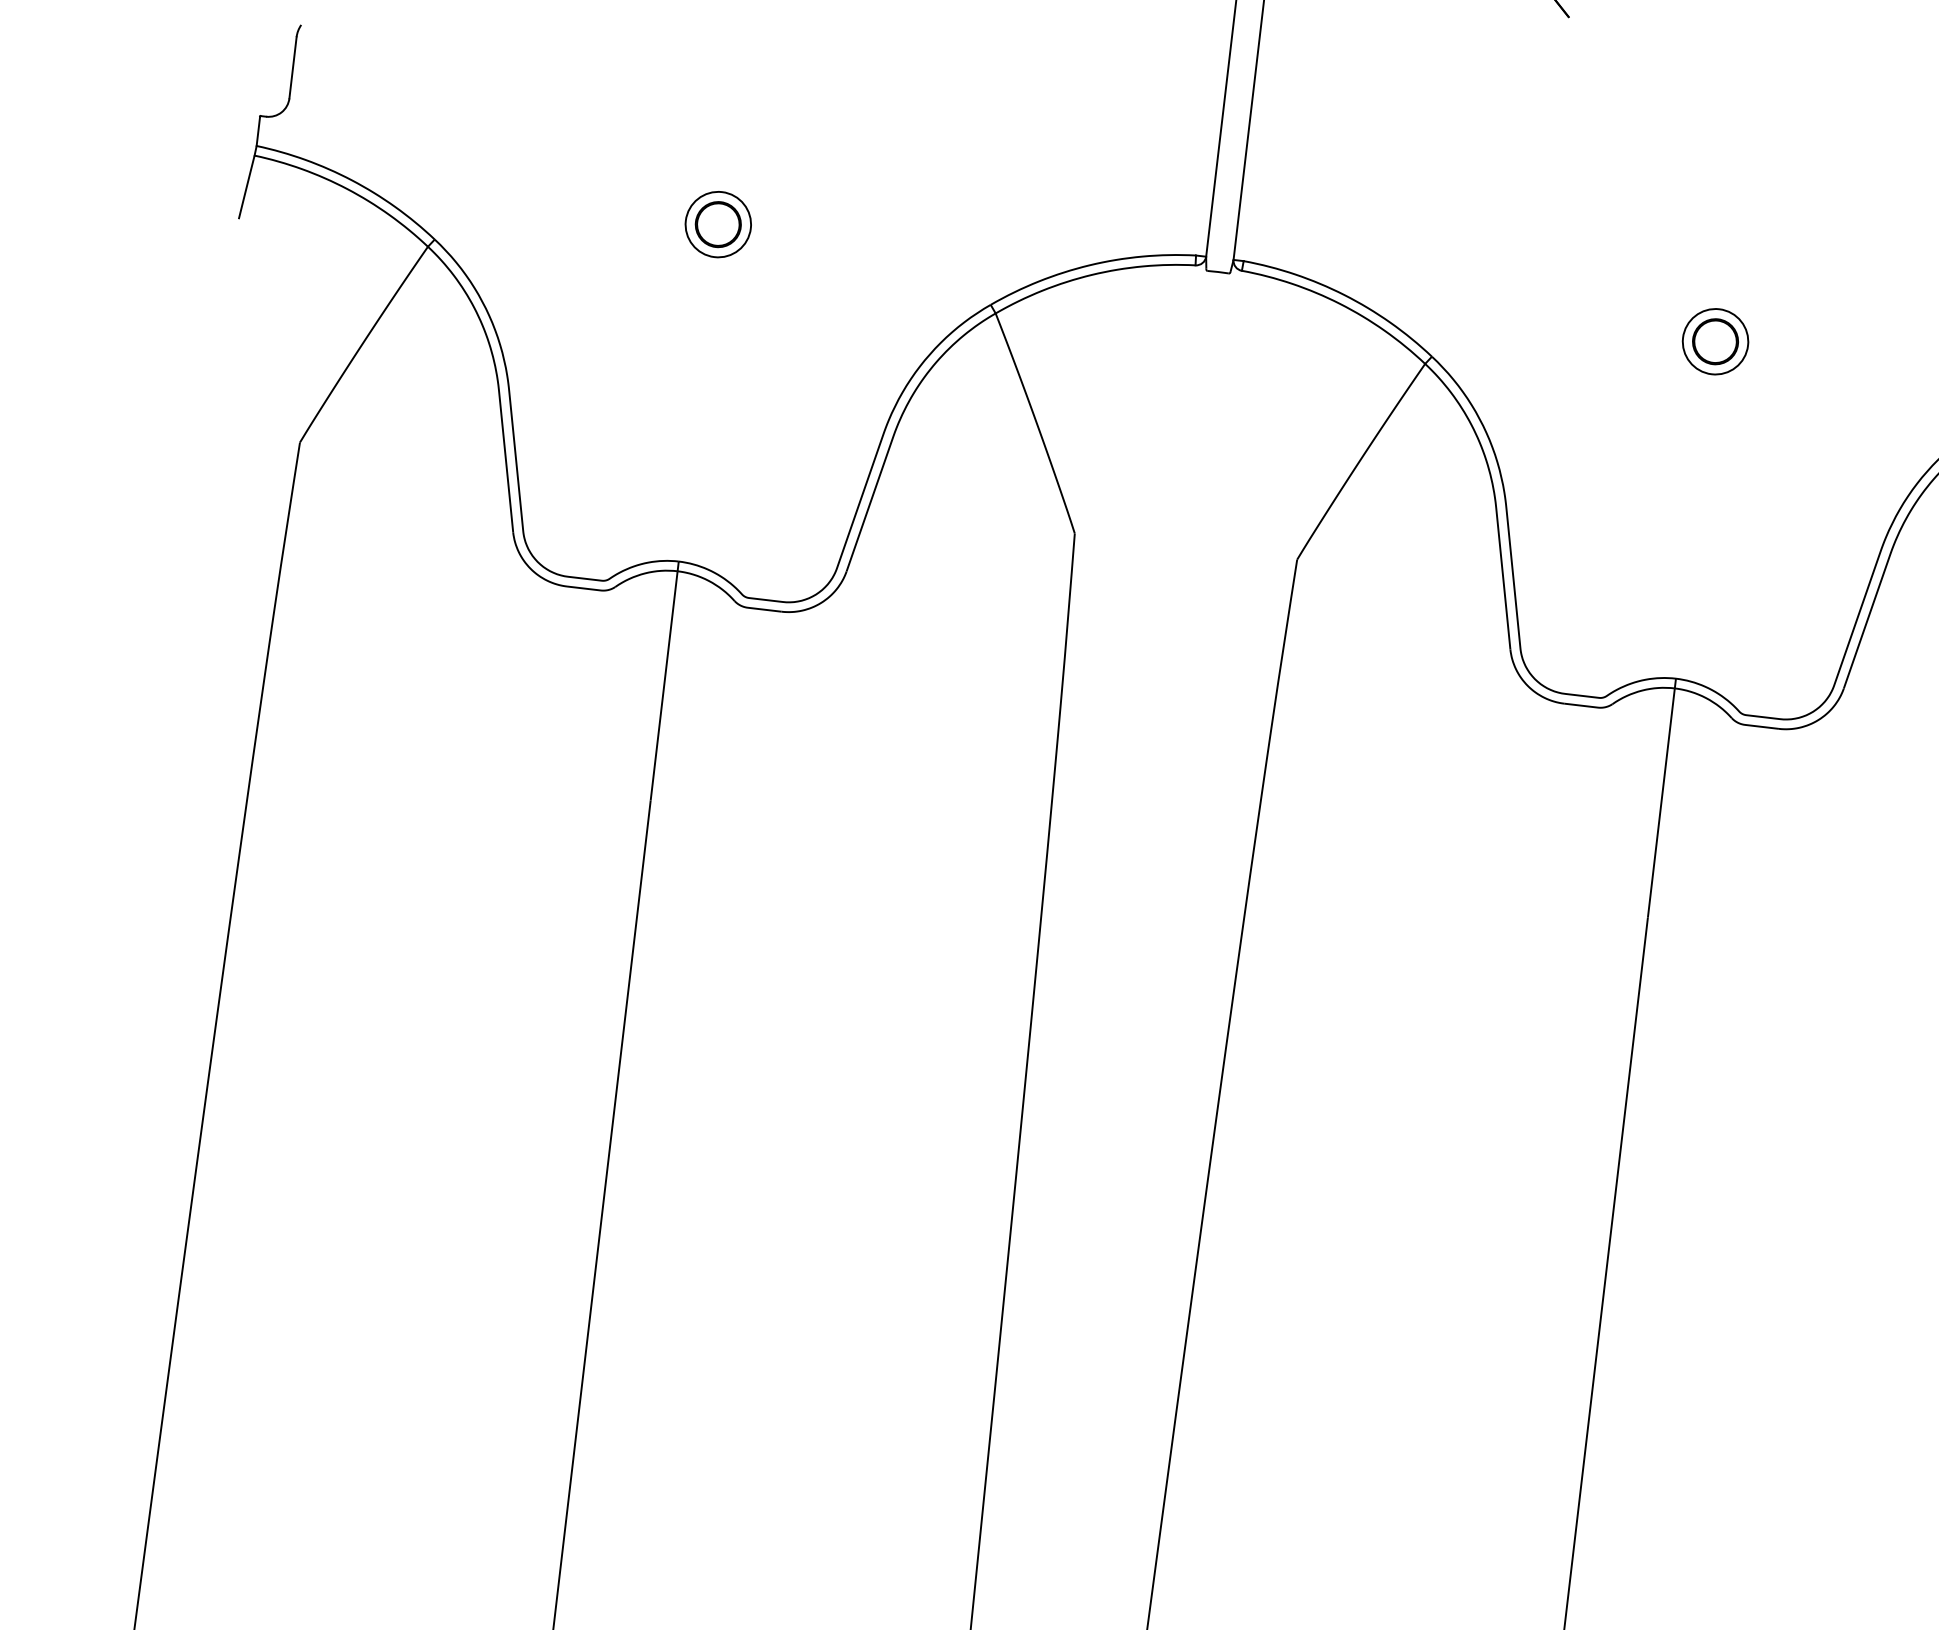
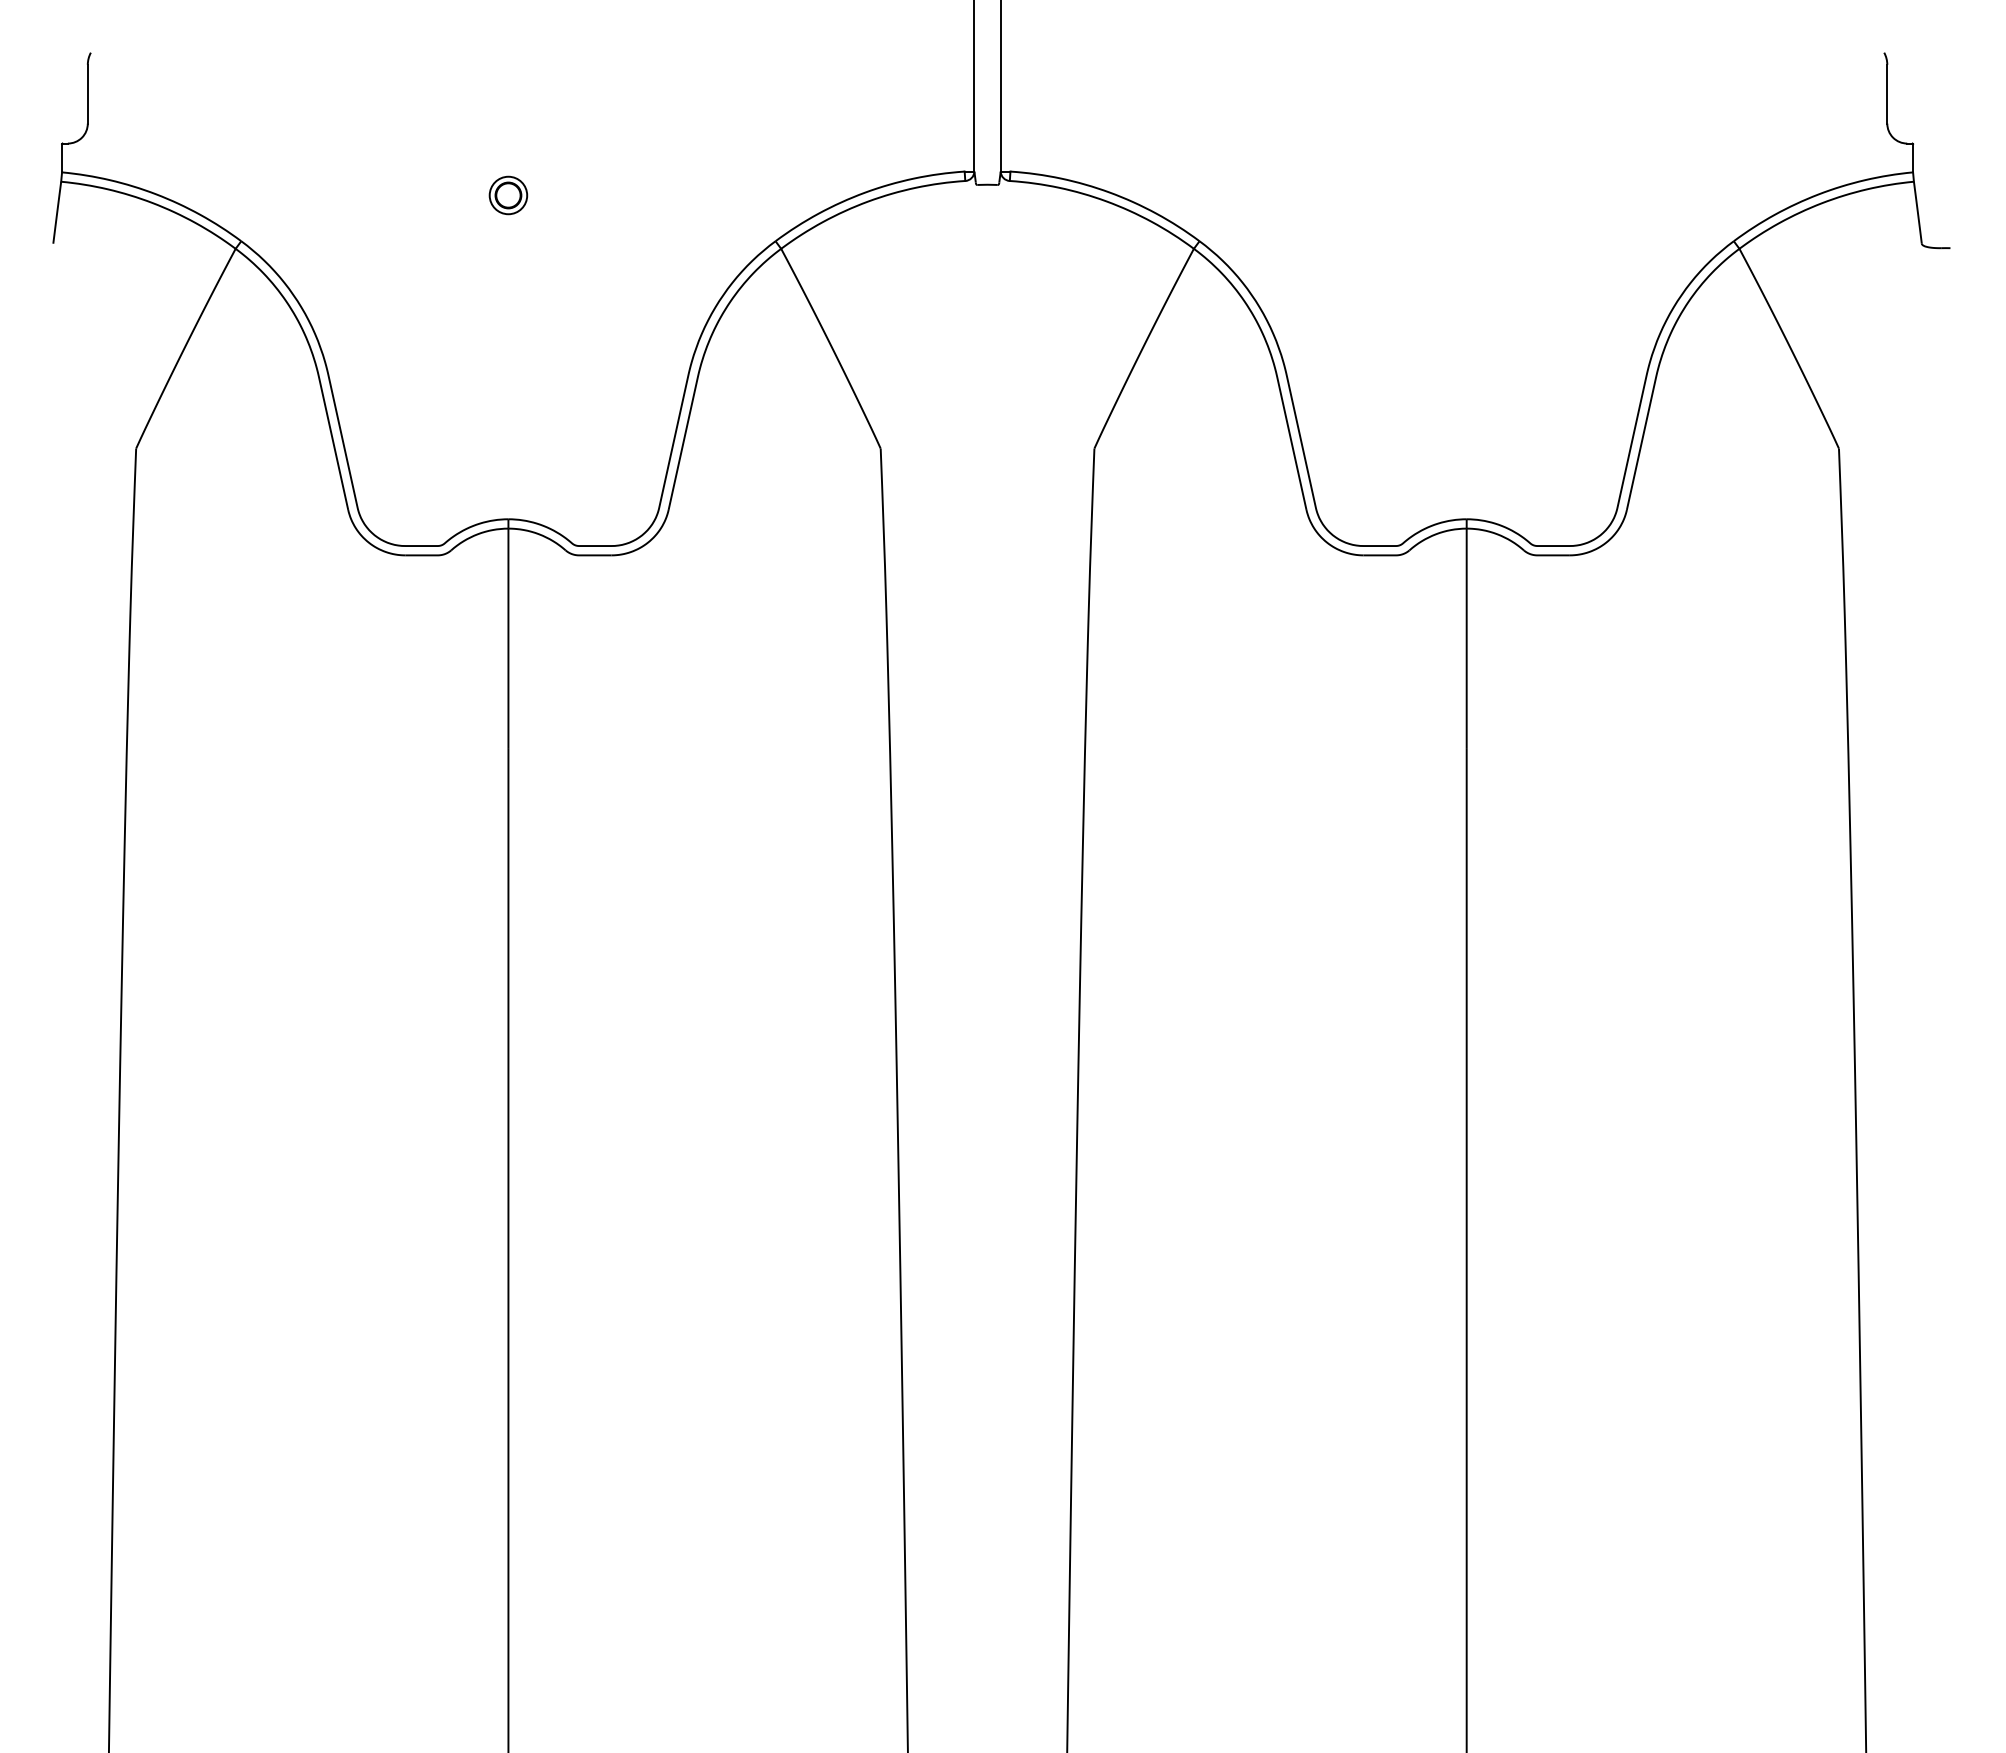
part: (718, 224) -> (508, 195), size x0.6
part: (1715, 341) -> (1466, 195), removed

